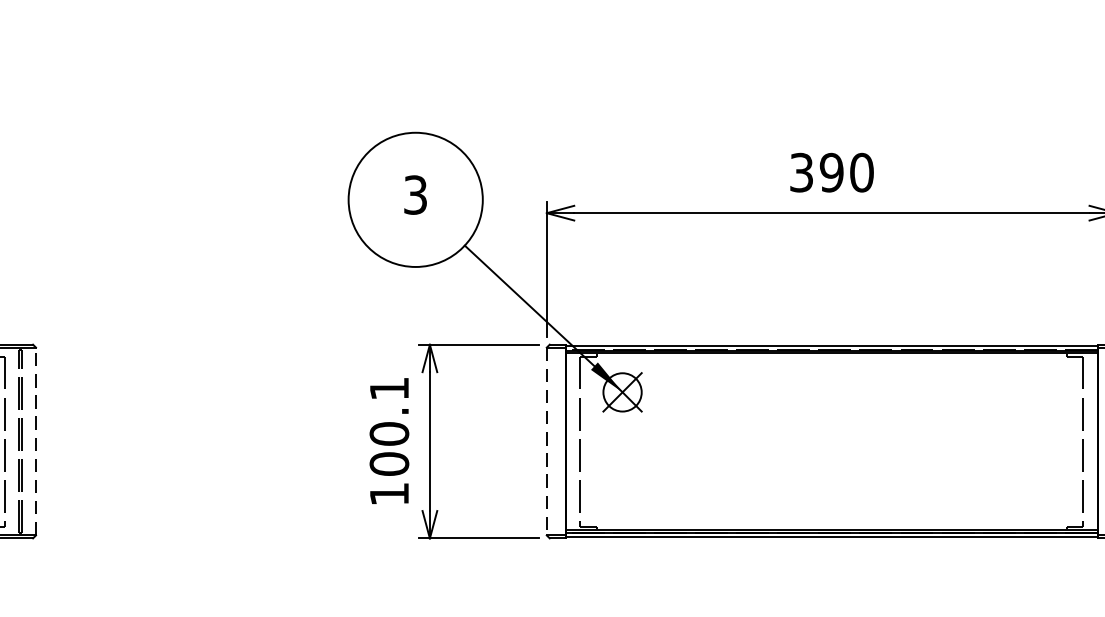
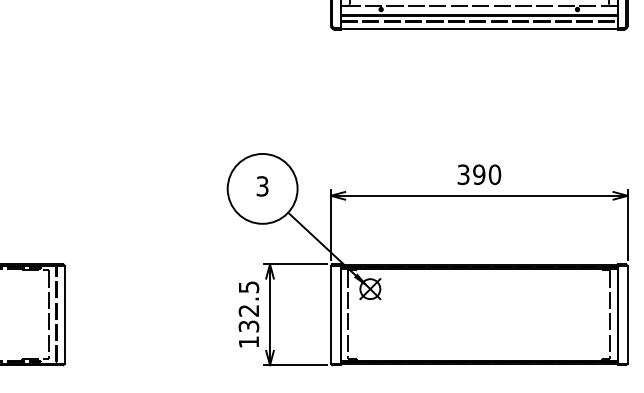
text: (388, 425) -> (248, 306), 100.1 -> 132.5
line: (35, 441) -> (64, 314), dashed -> solid
line: (546, 441) -> (330, 314), dashed -> solid

